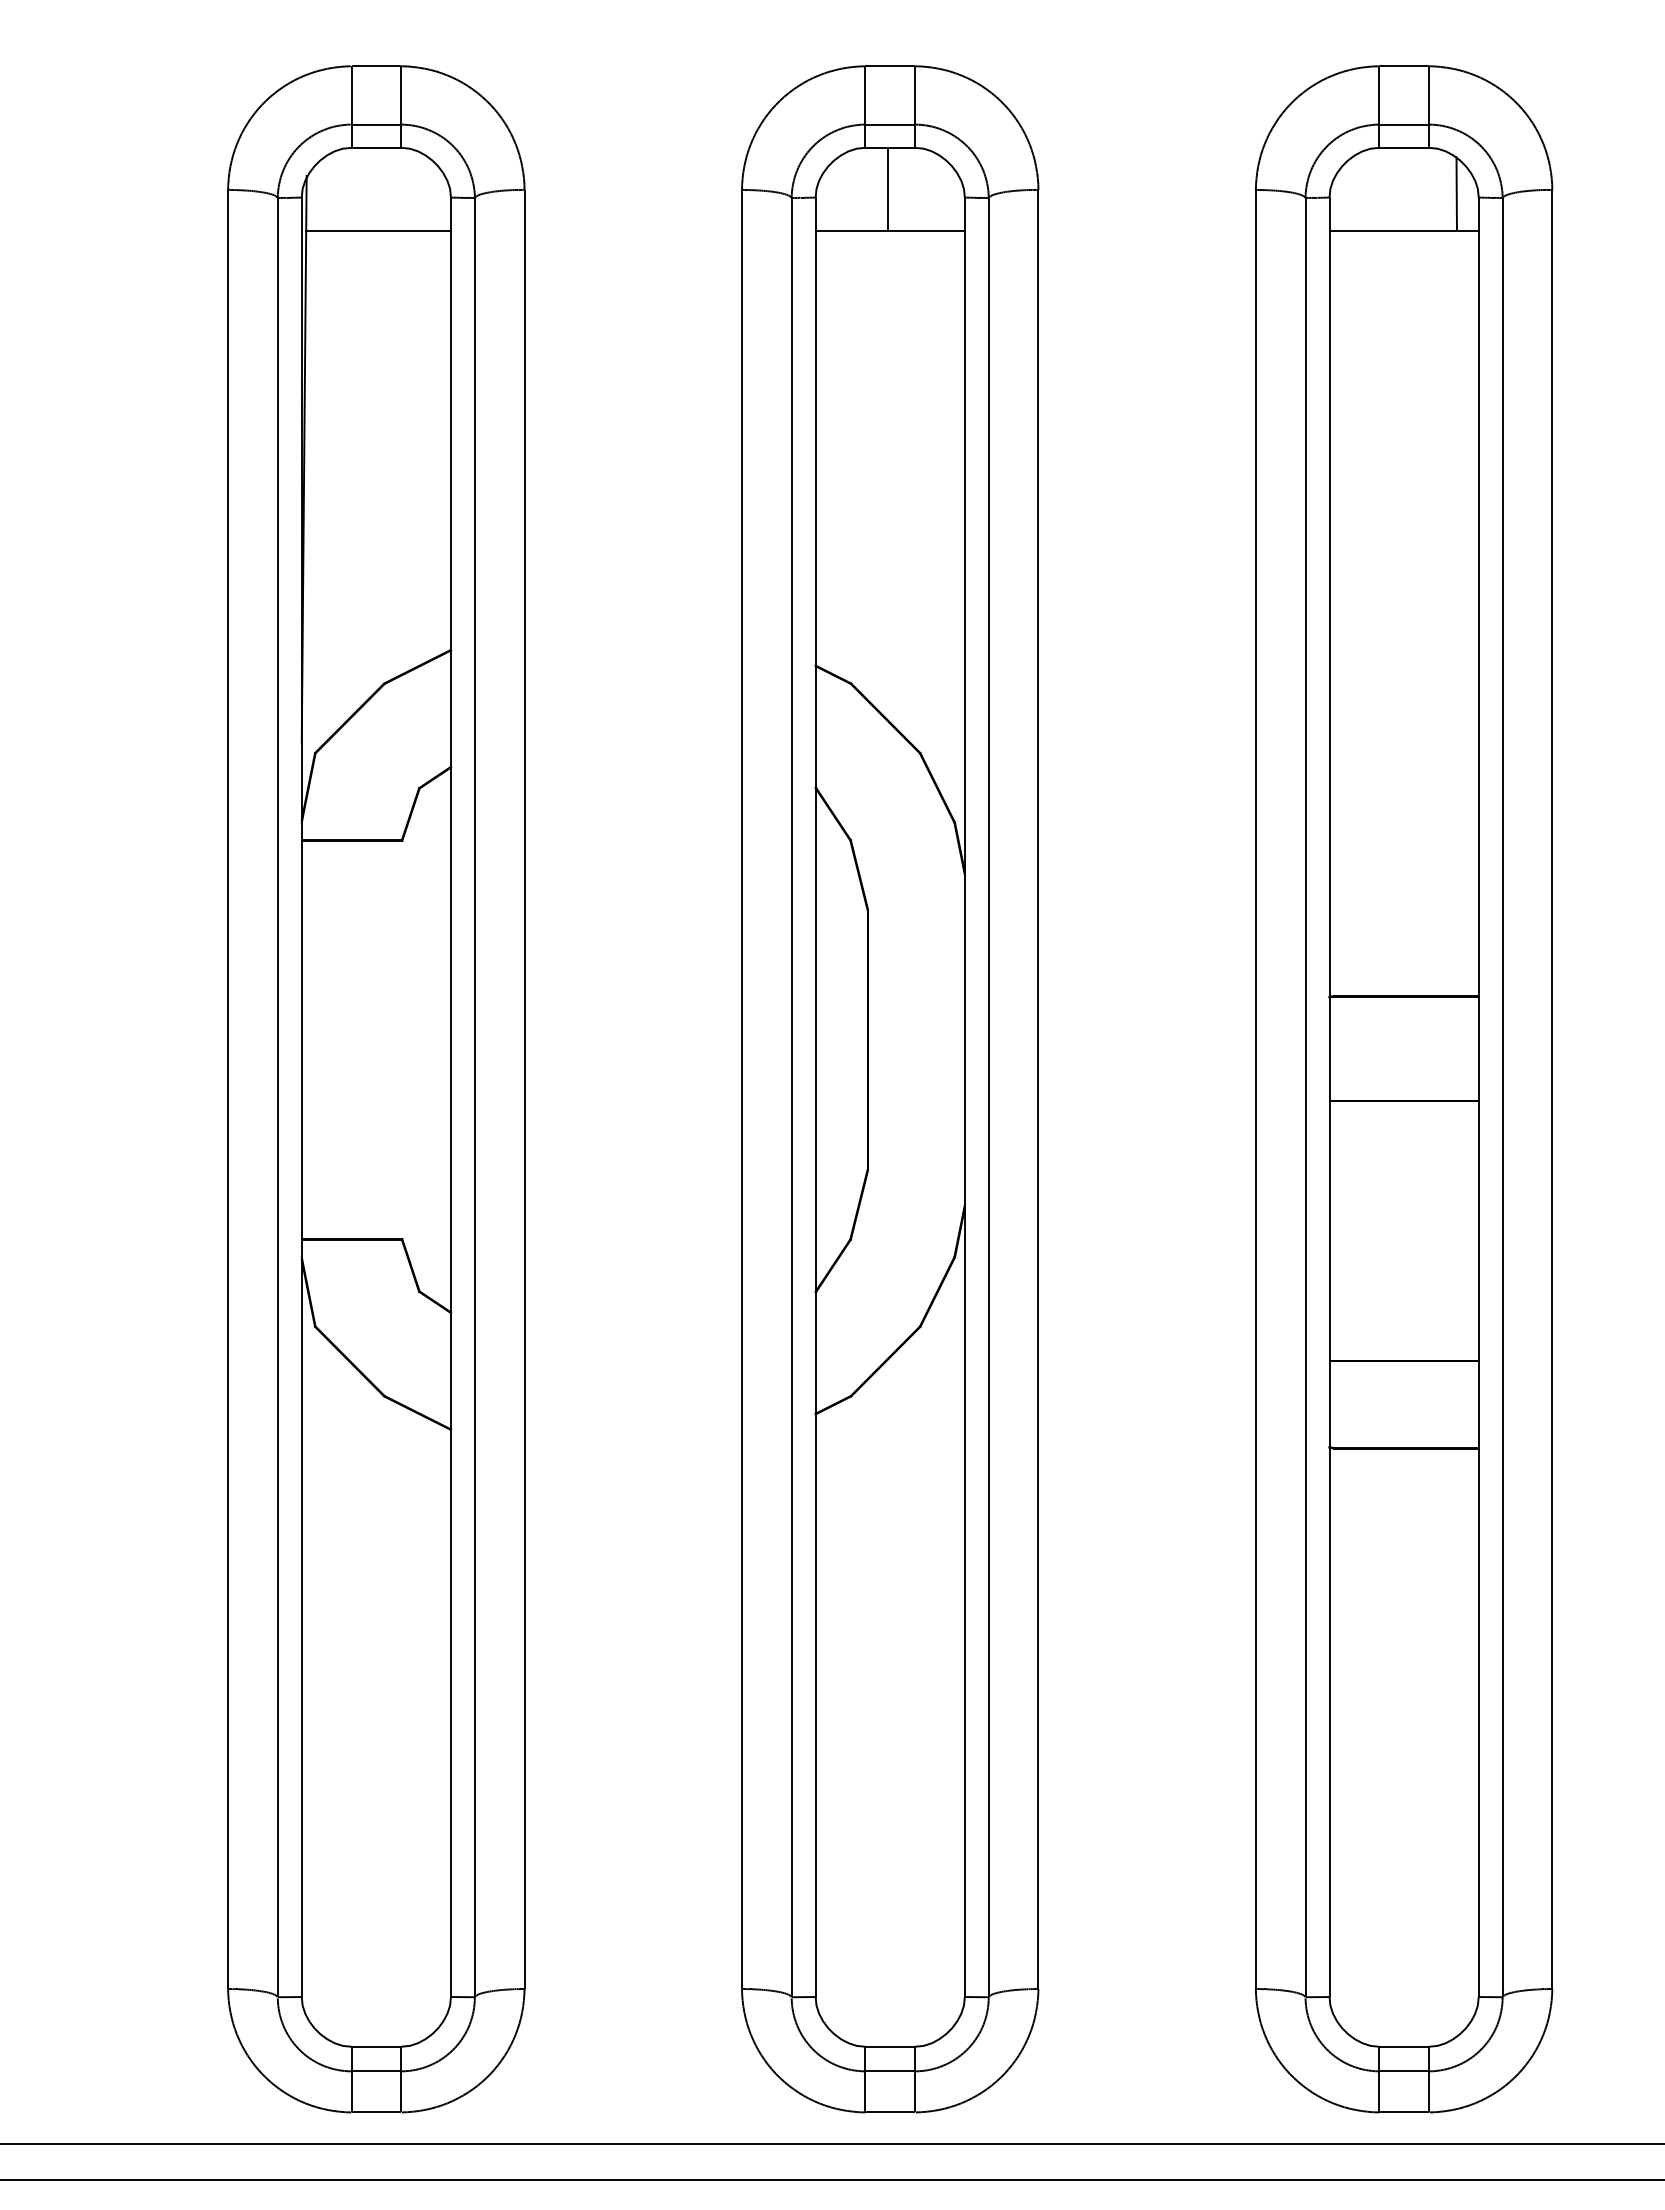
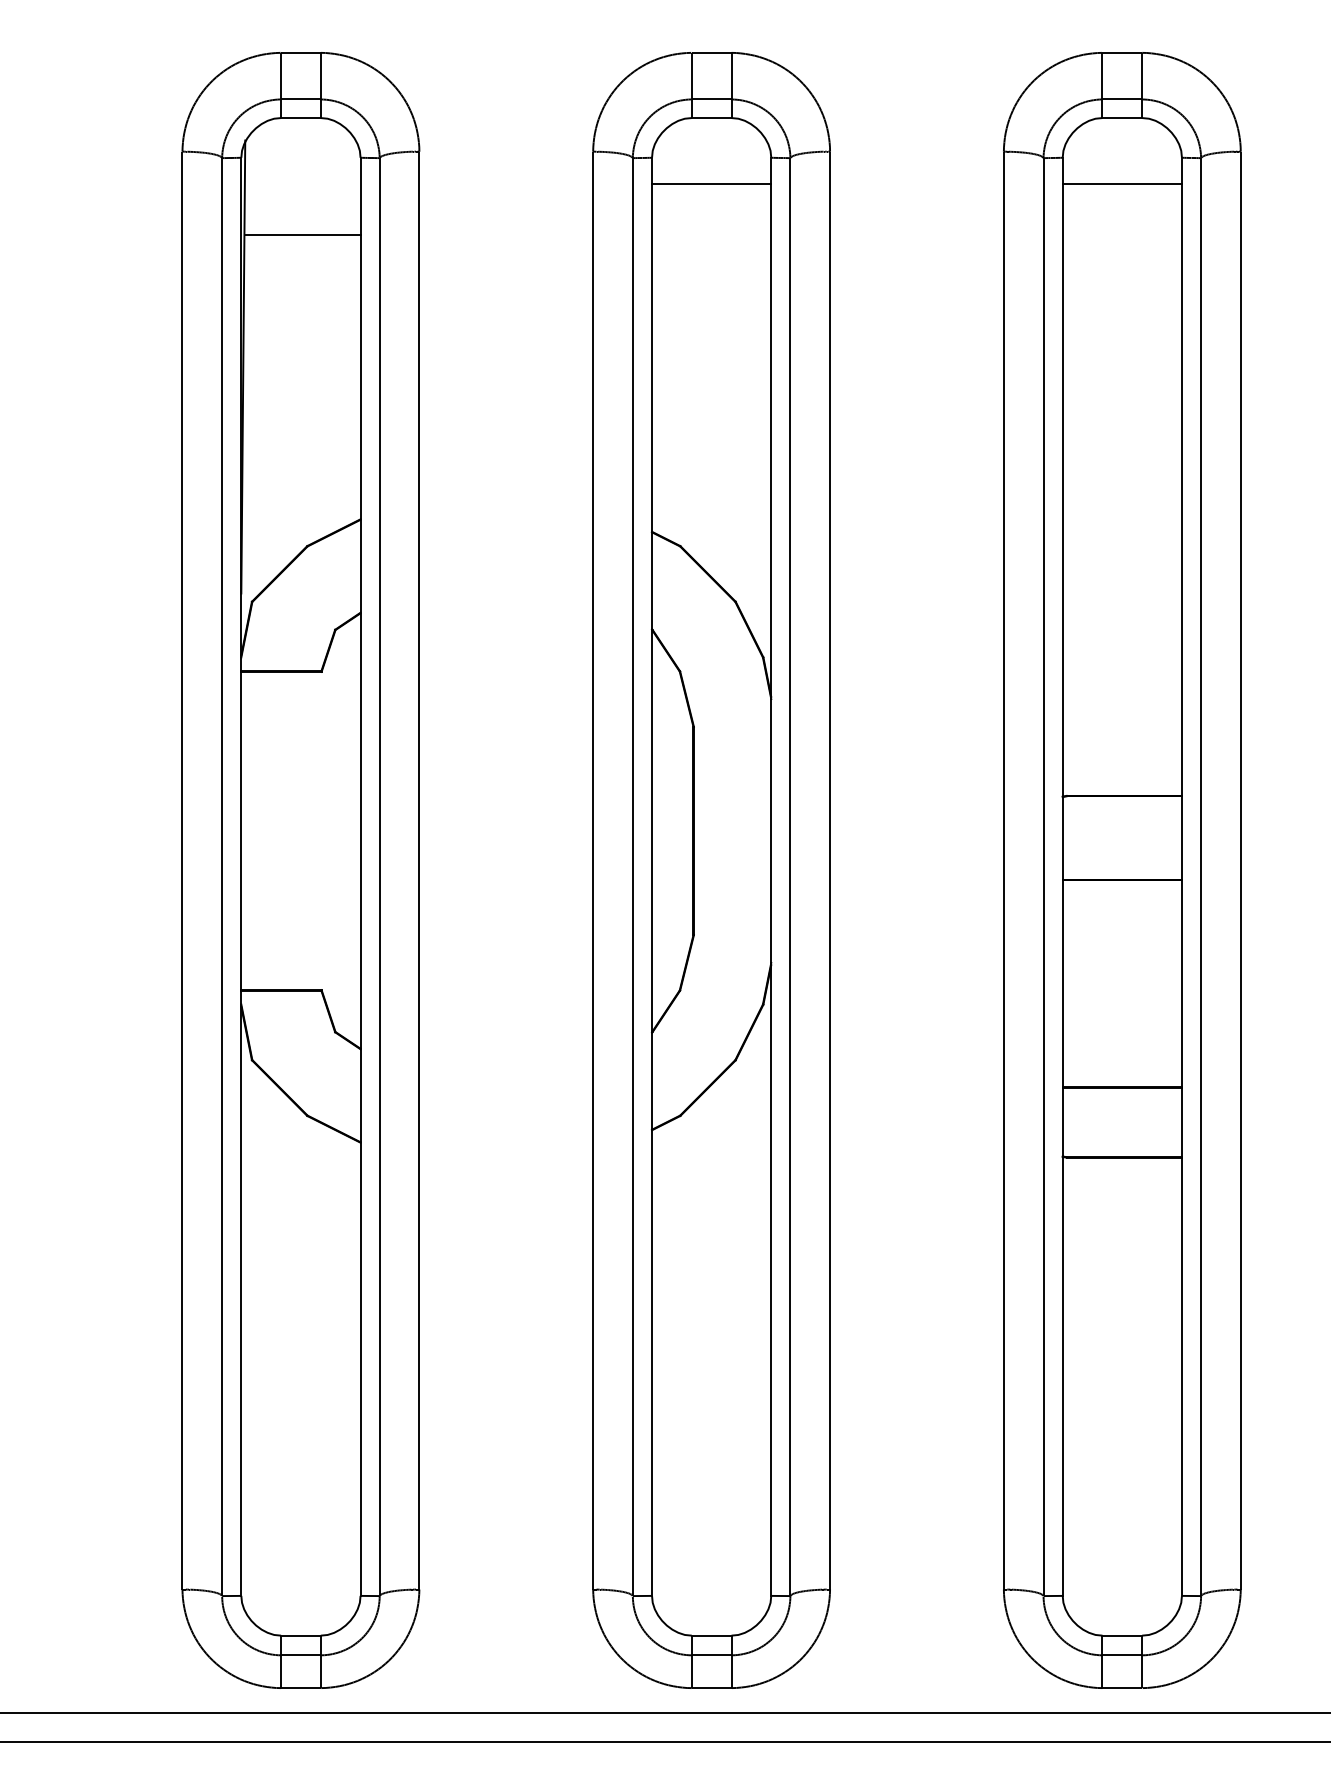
line: (887, 188) -> (709, 150), removed
line: (1456, 193) -> (1164, 154), removed
line: (378, 230) -> (302, 234), moved

